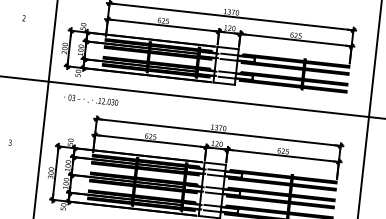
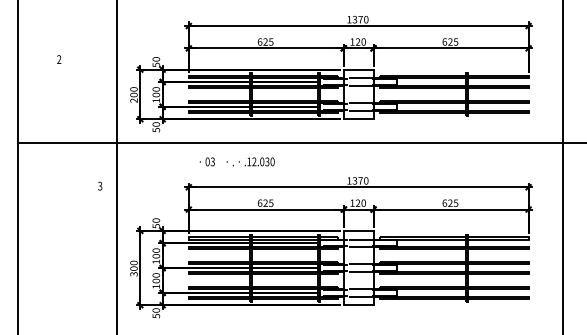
text: (24, 18) -> (59, 59), moved
text: (90, 99) -> (236, 161), moved
text: (10, 142) -> (100, 185), moved

